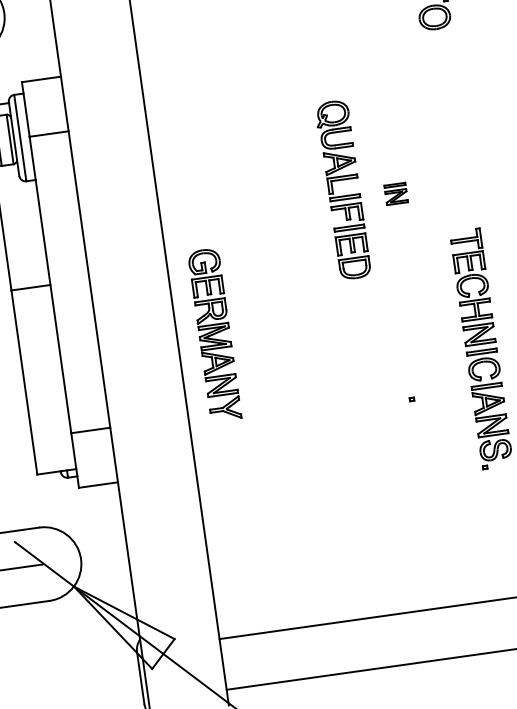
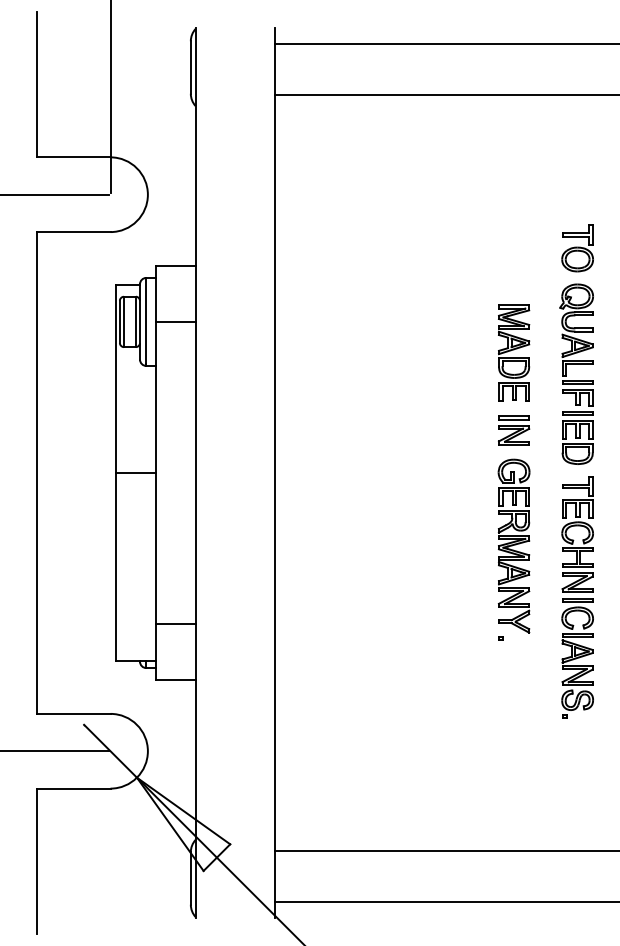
part: (385, 117) -> (514, 352), added
part: (396, 193) -> (514, 430), size x1.43
part: (343, 196) -> (576, 380), moved
part: (214, 334) -> (513, 545), moved

